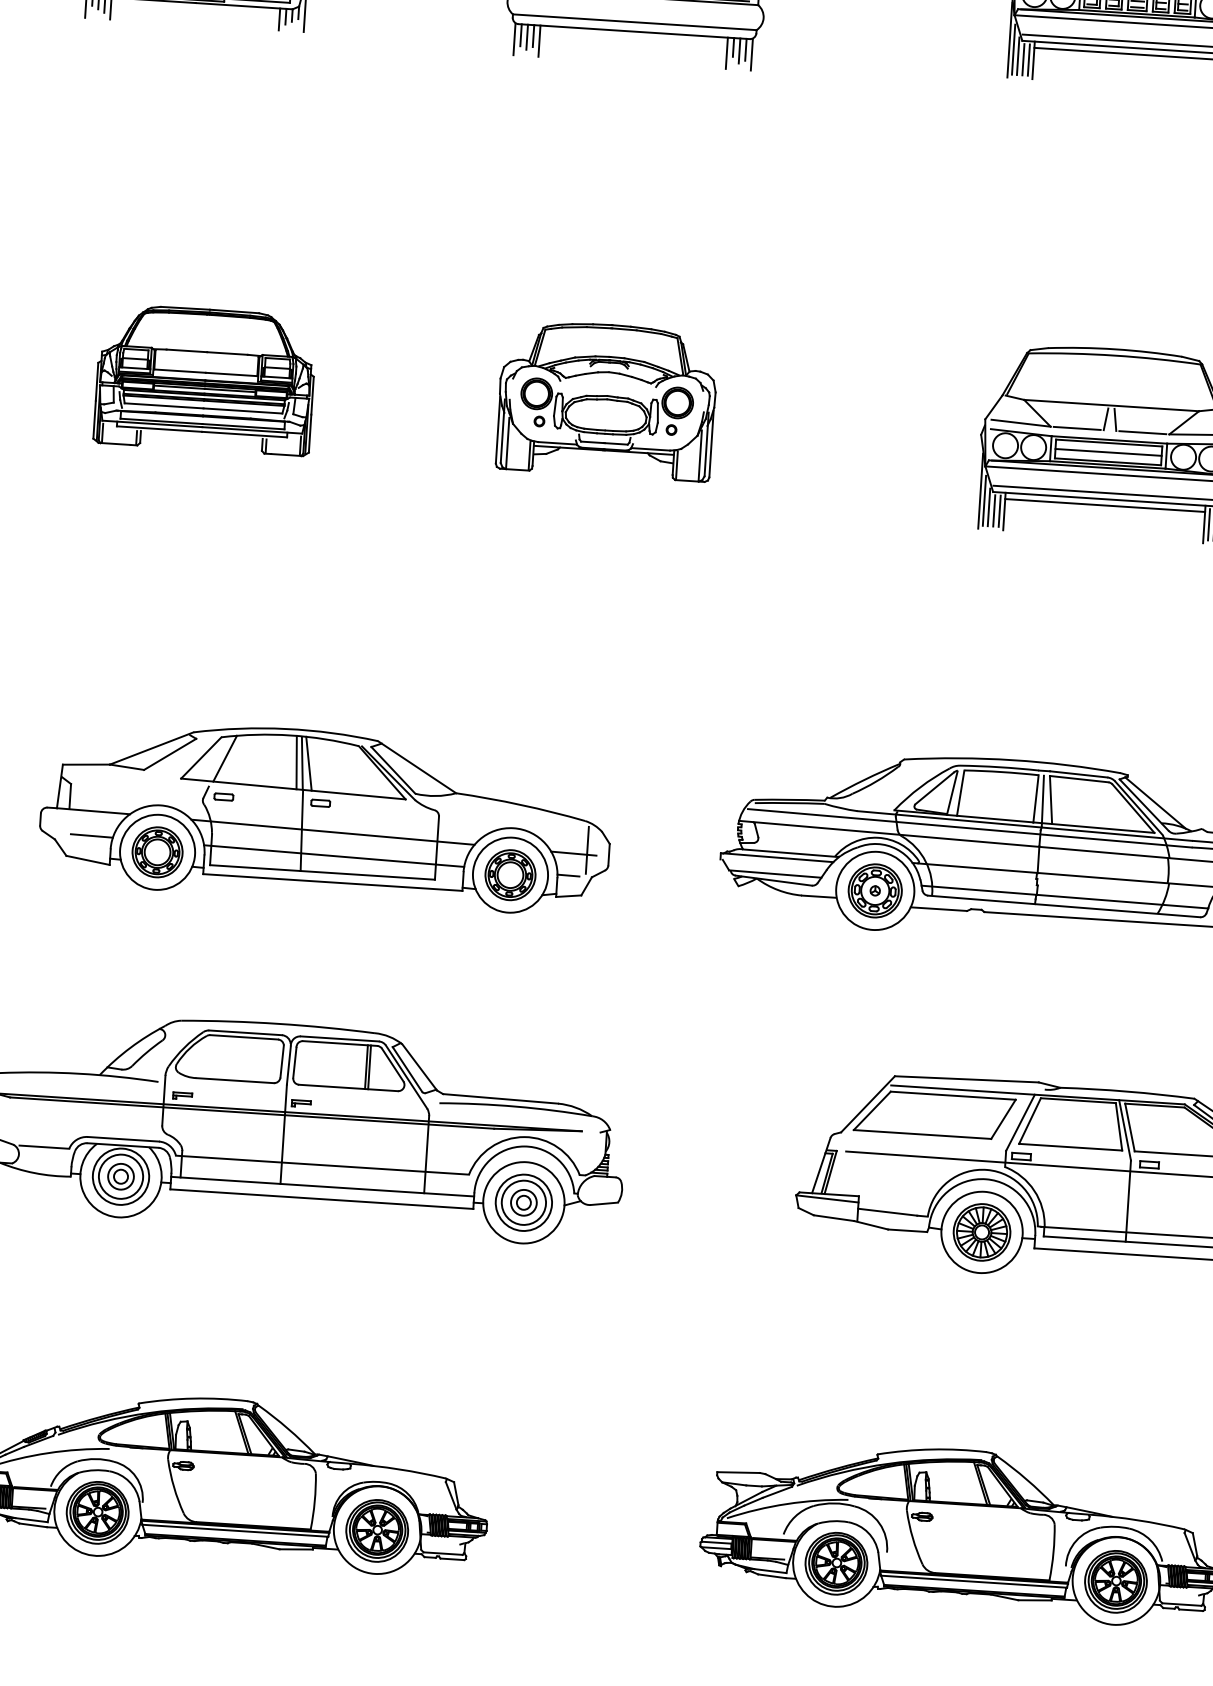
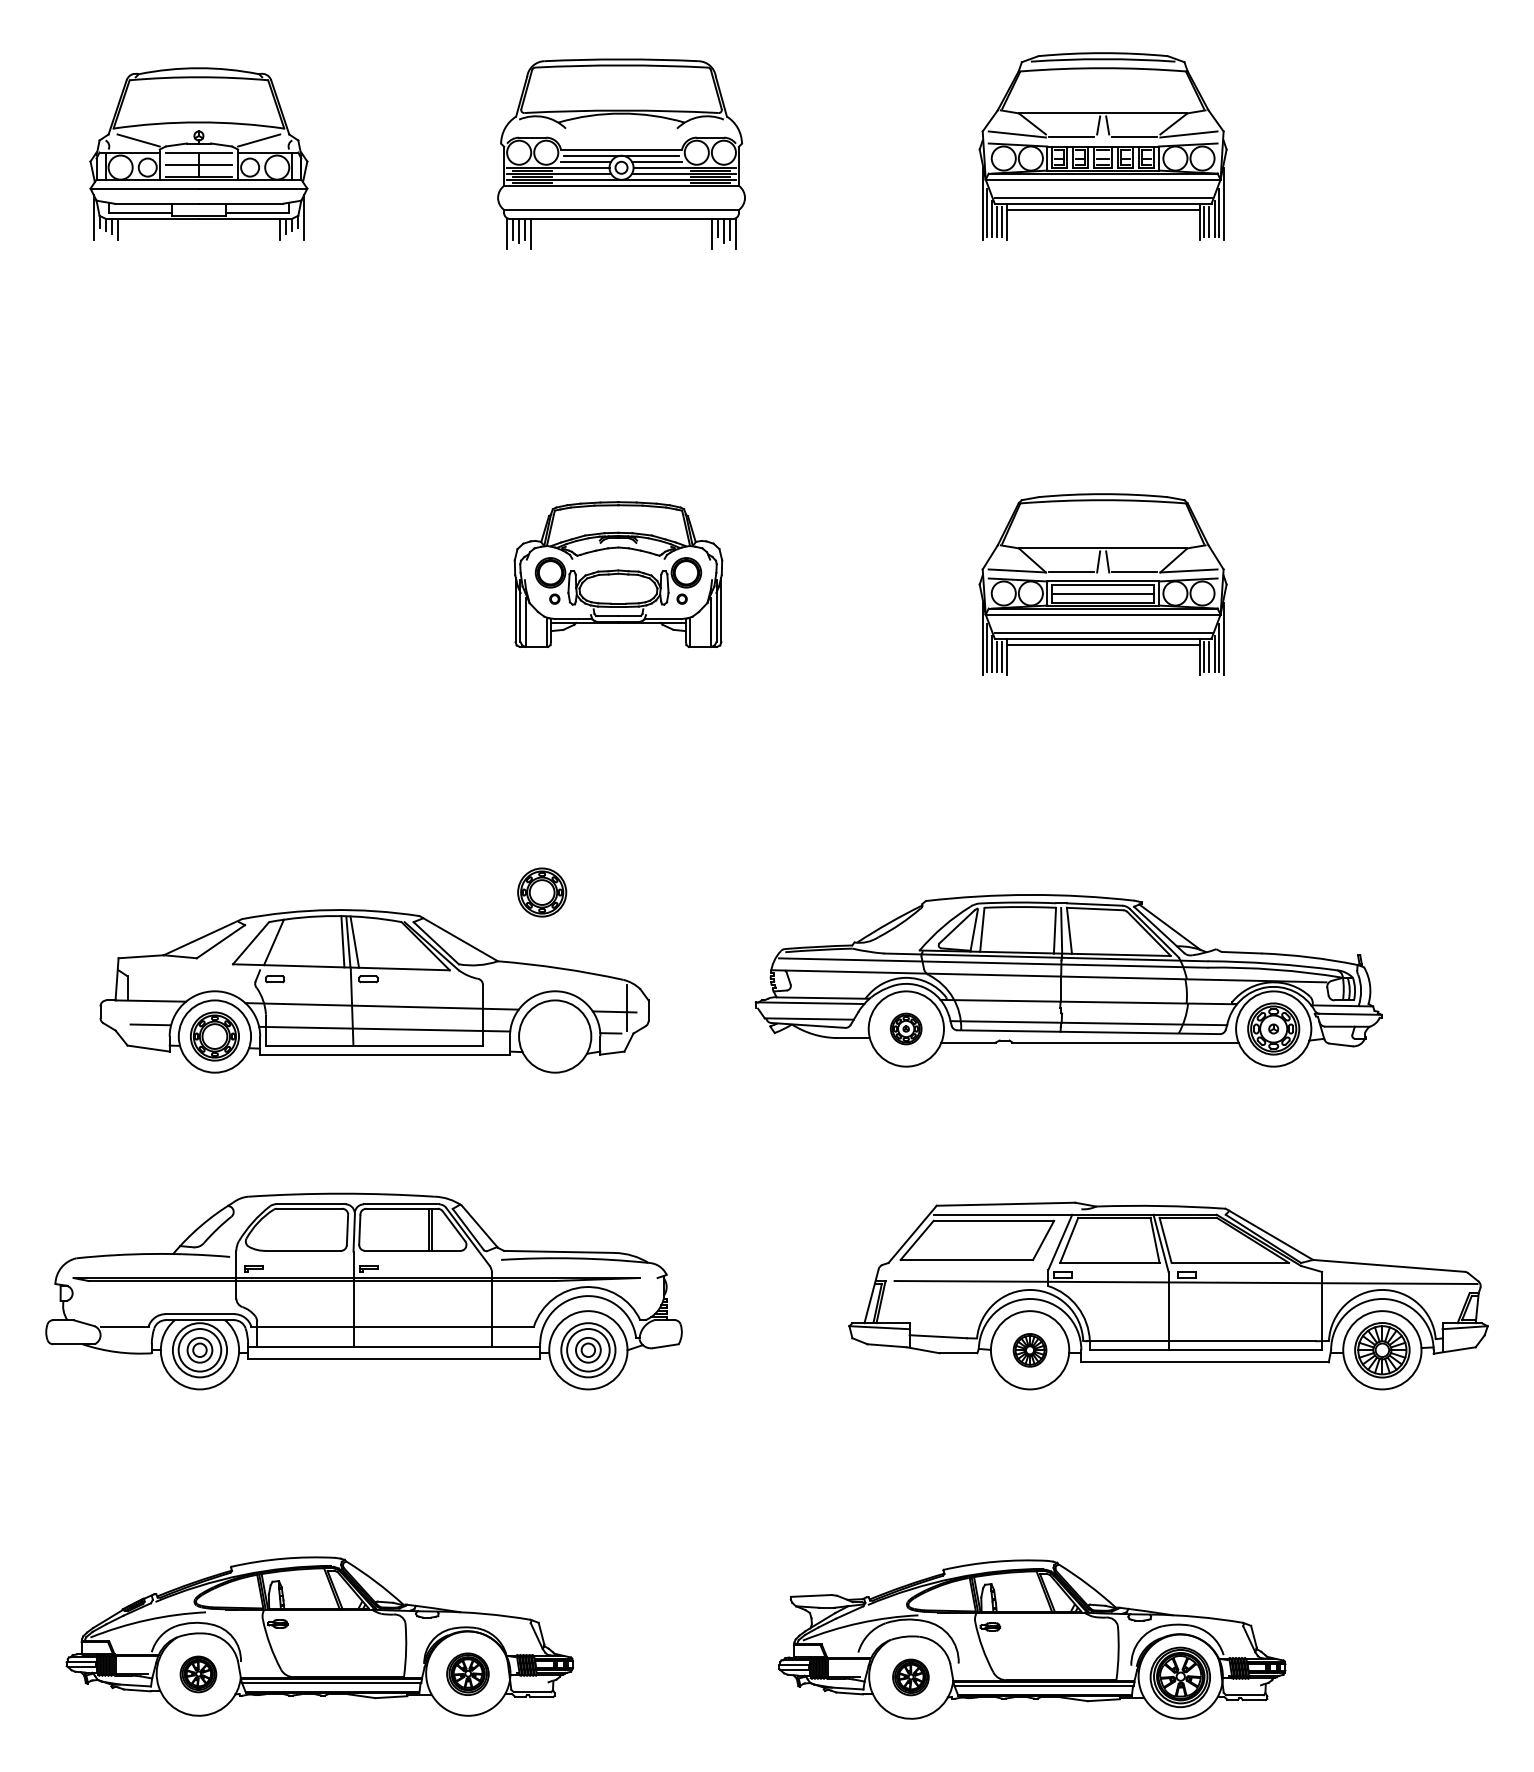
part: (205, 379) -> (231, 579), removed
part: (510, 875) -> (542, 892), moved
part: (874, 890) -> (905, 1028), size x0.6
part: (981, 1232) -> (1029, 1350), size x0.6
part: (97, 1512) -> (198, 1674), size x0.6
part: (376, 1529) -> (467, 1673), size x0.7
part: (836, 1563) -> (910, 1677), size x0.6

